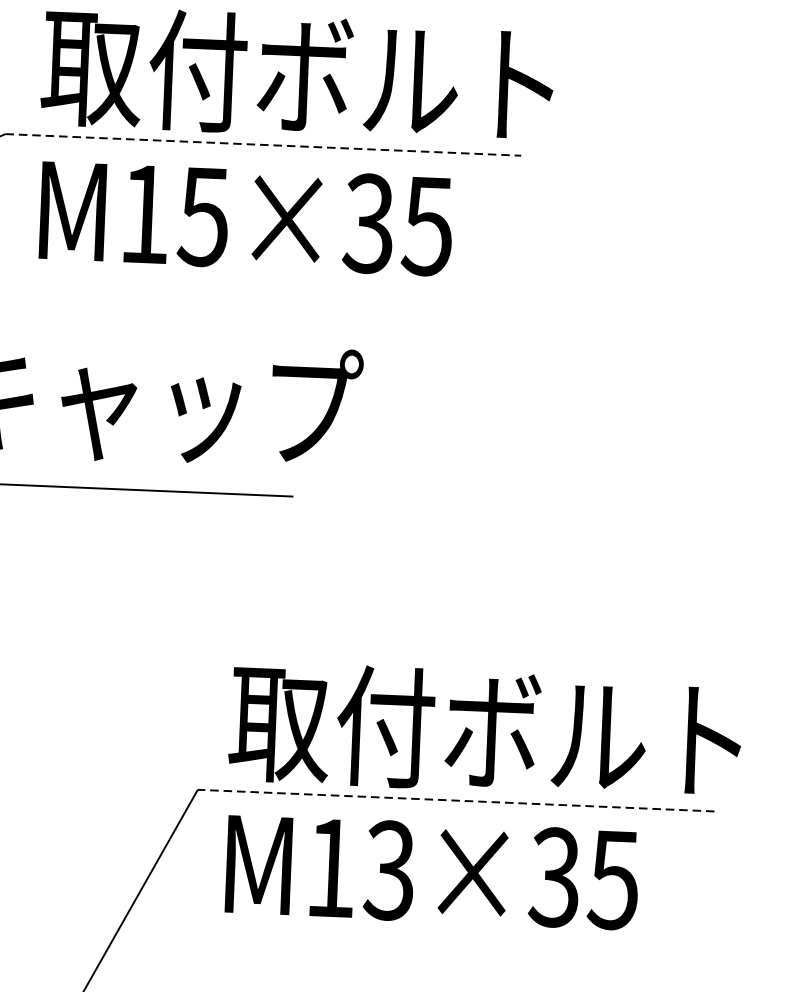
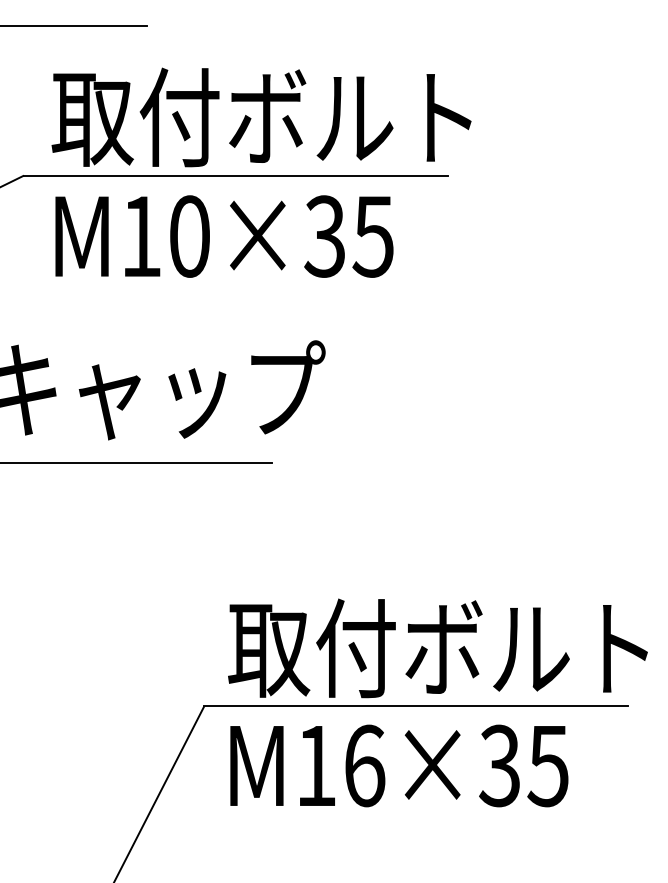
line: (262, 144) -> (235, 175), dashed -> solid
text: (202, 216) -> (188, 236), M15×35 -> M10×35
line: (455, 800) -> (415, 706), dashed -> solid
text: (389, 870) -> (364, 765), M13×35 -> M16×35

